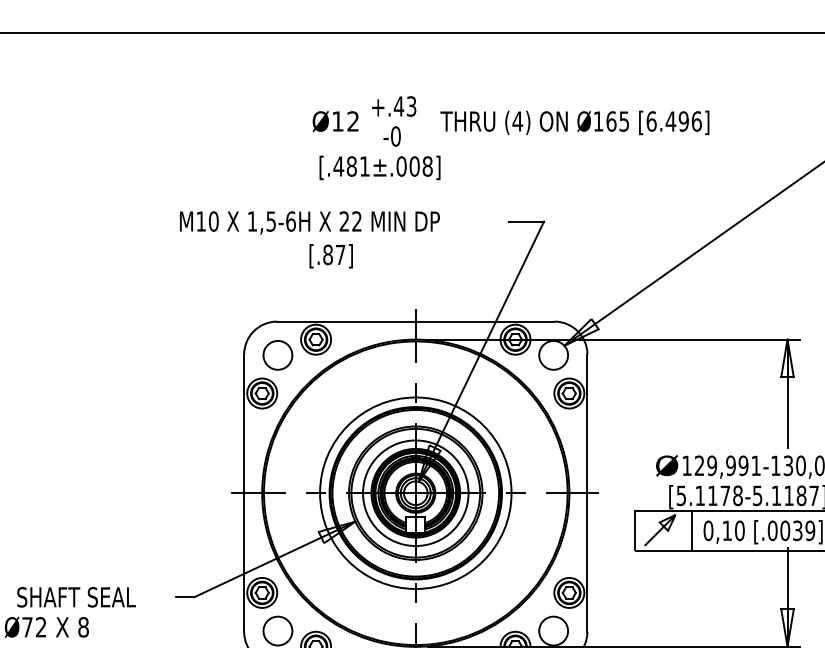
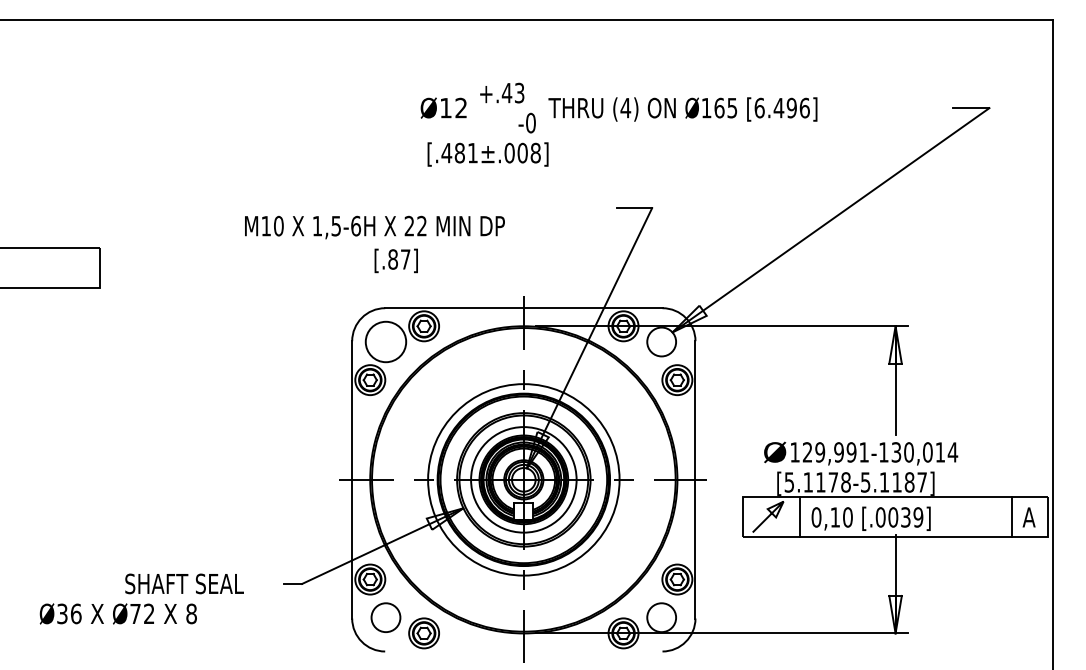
text: (391, 135) -> (526, 122), moved
text: (309, 239) -> (374, 244), moved
circle: (277, 354) -> (385, 341), size x1.4

